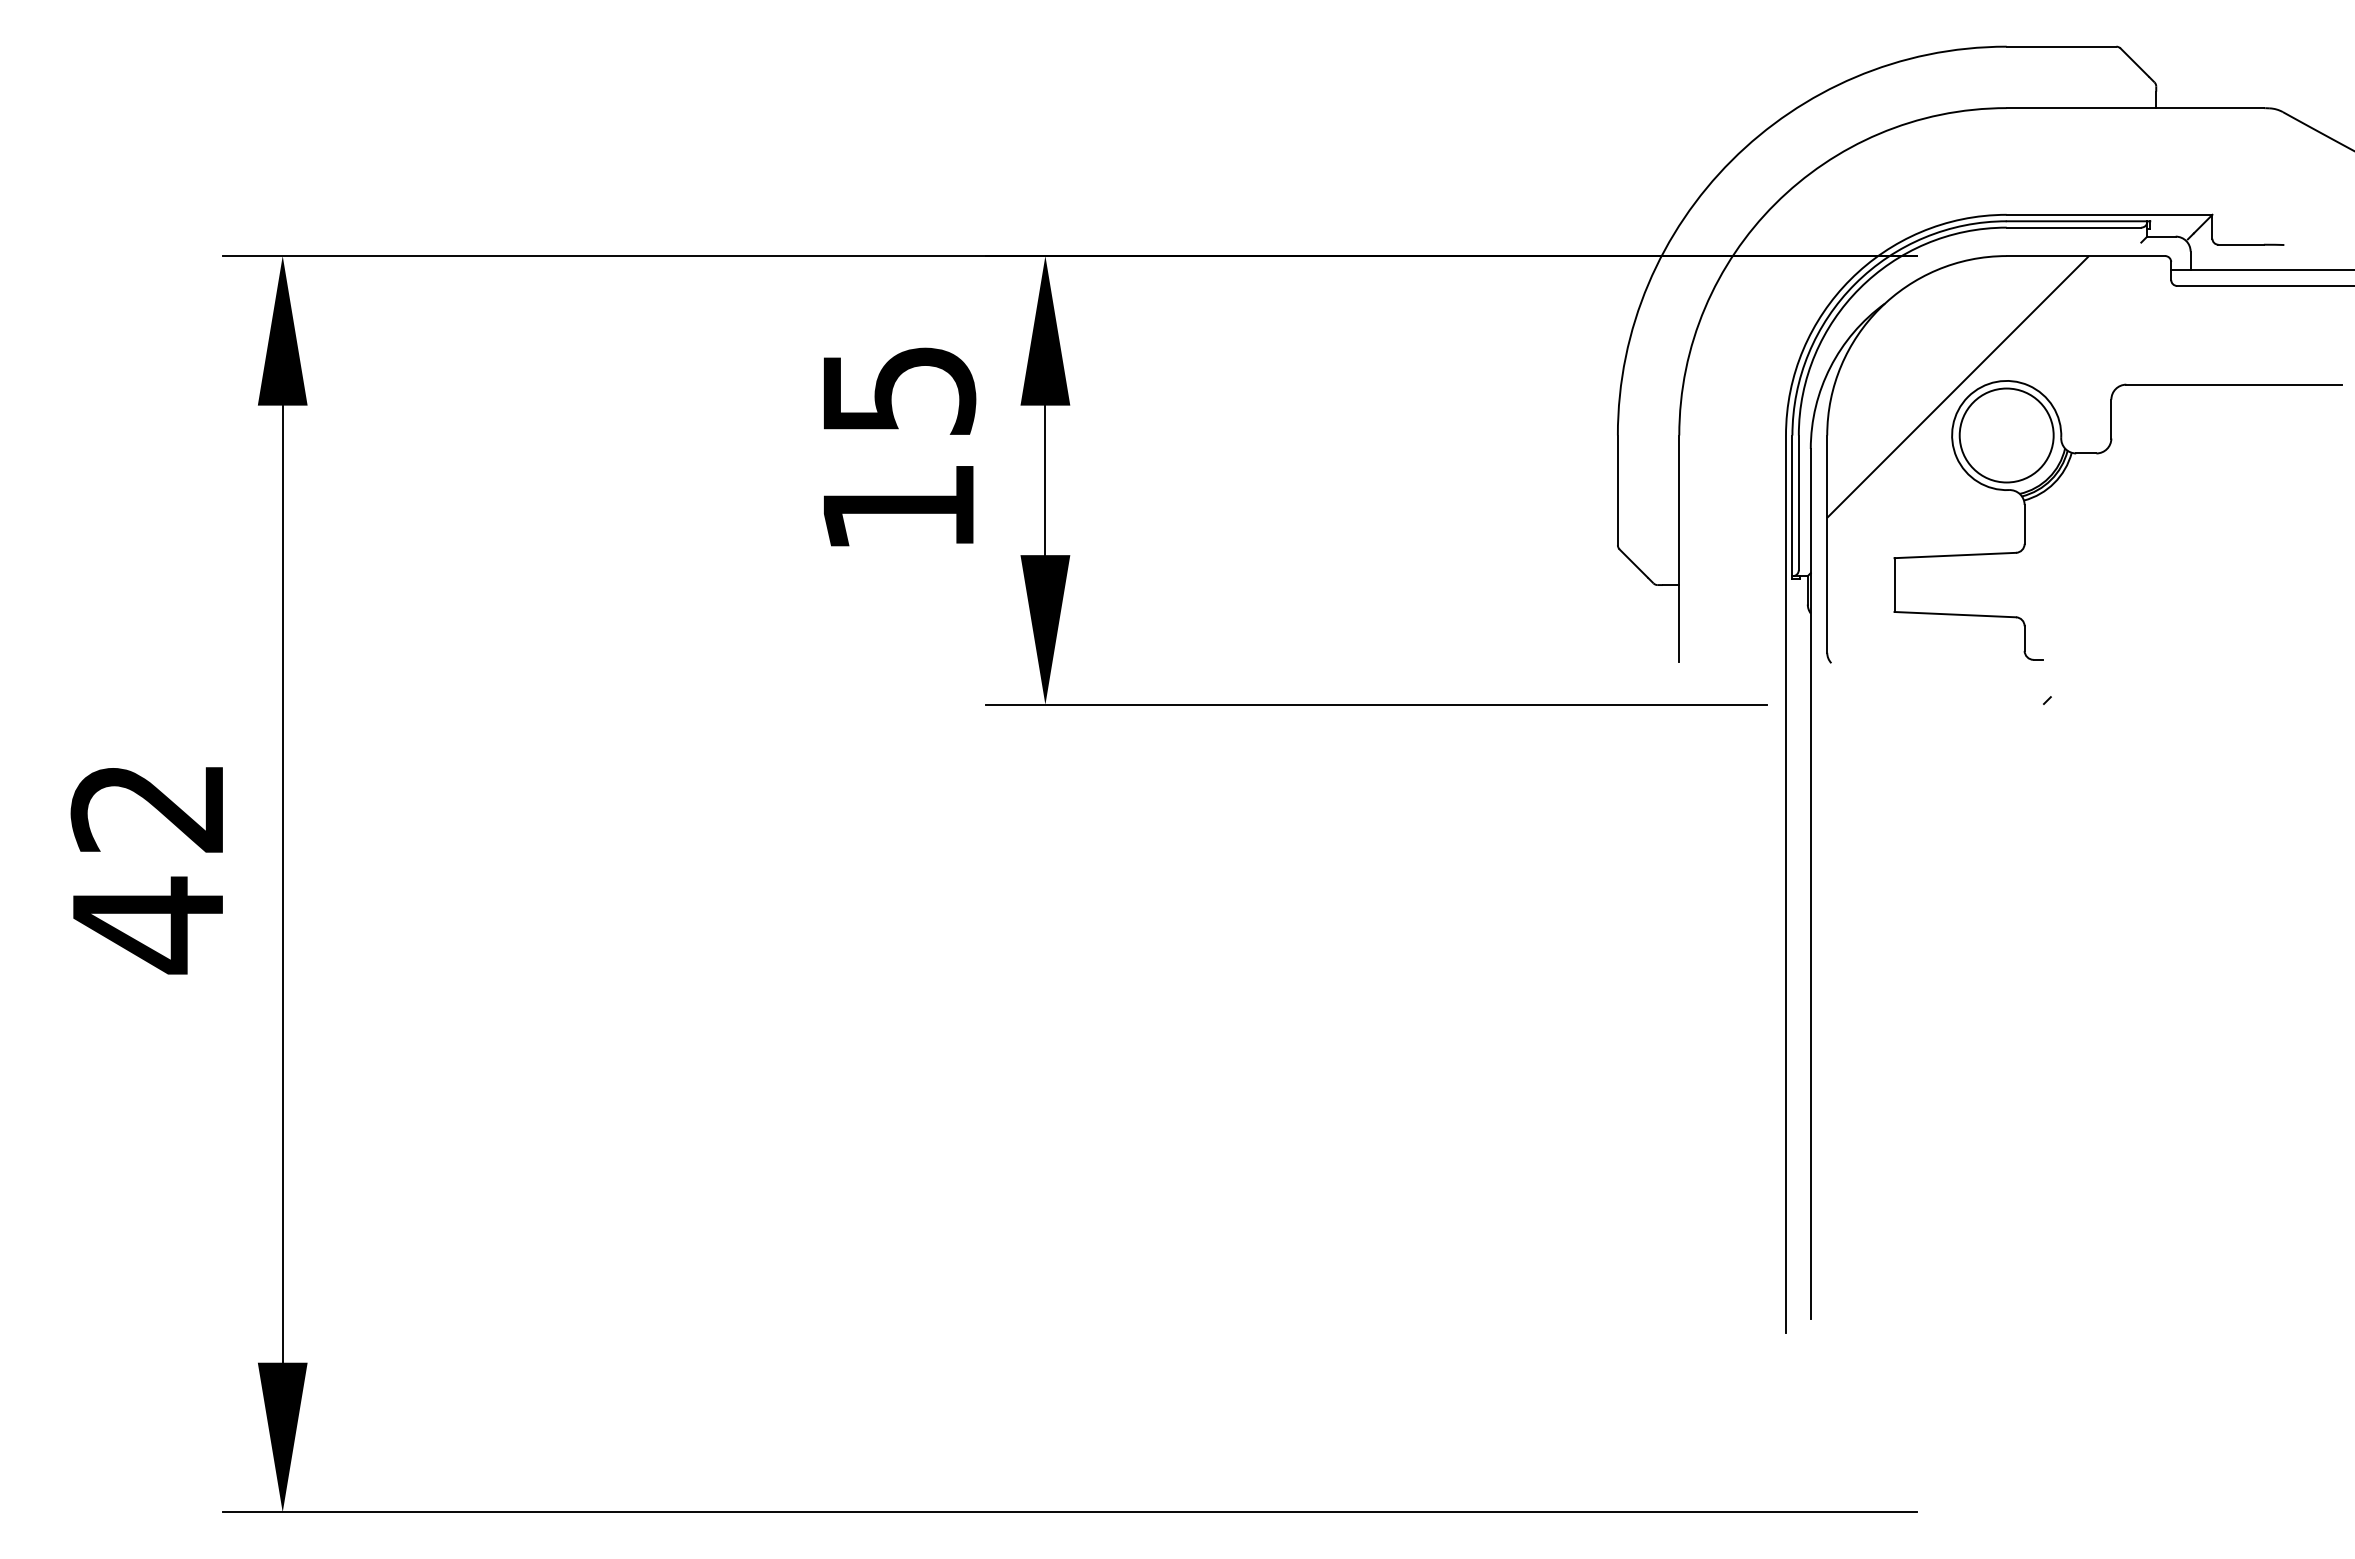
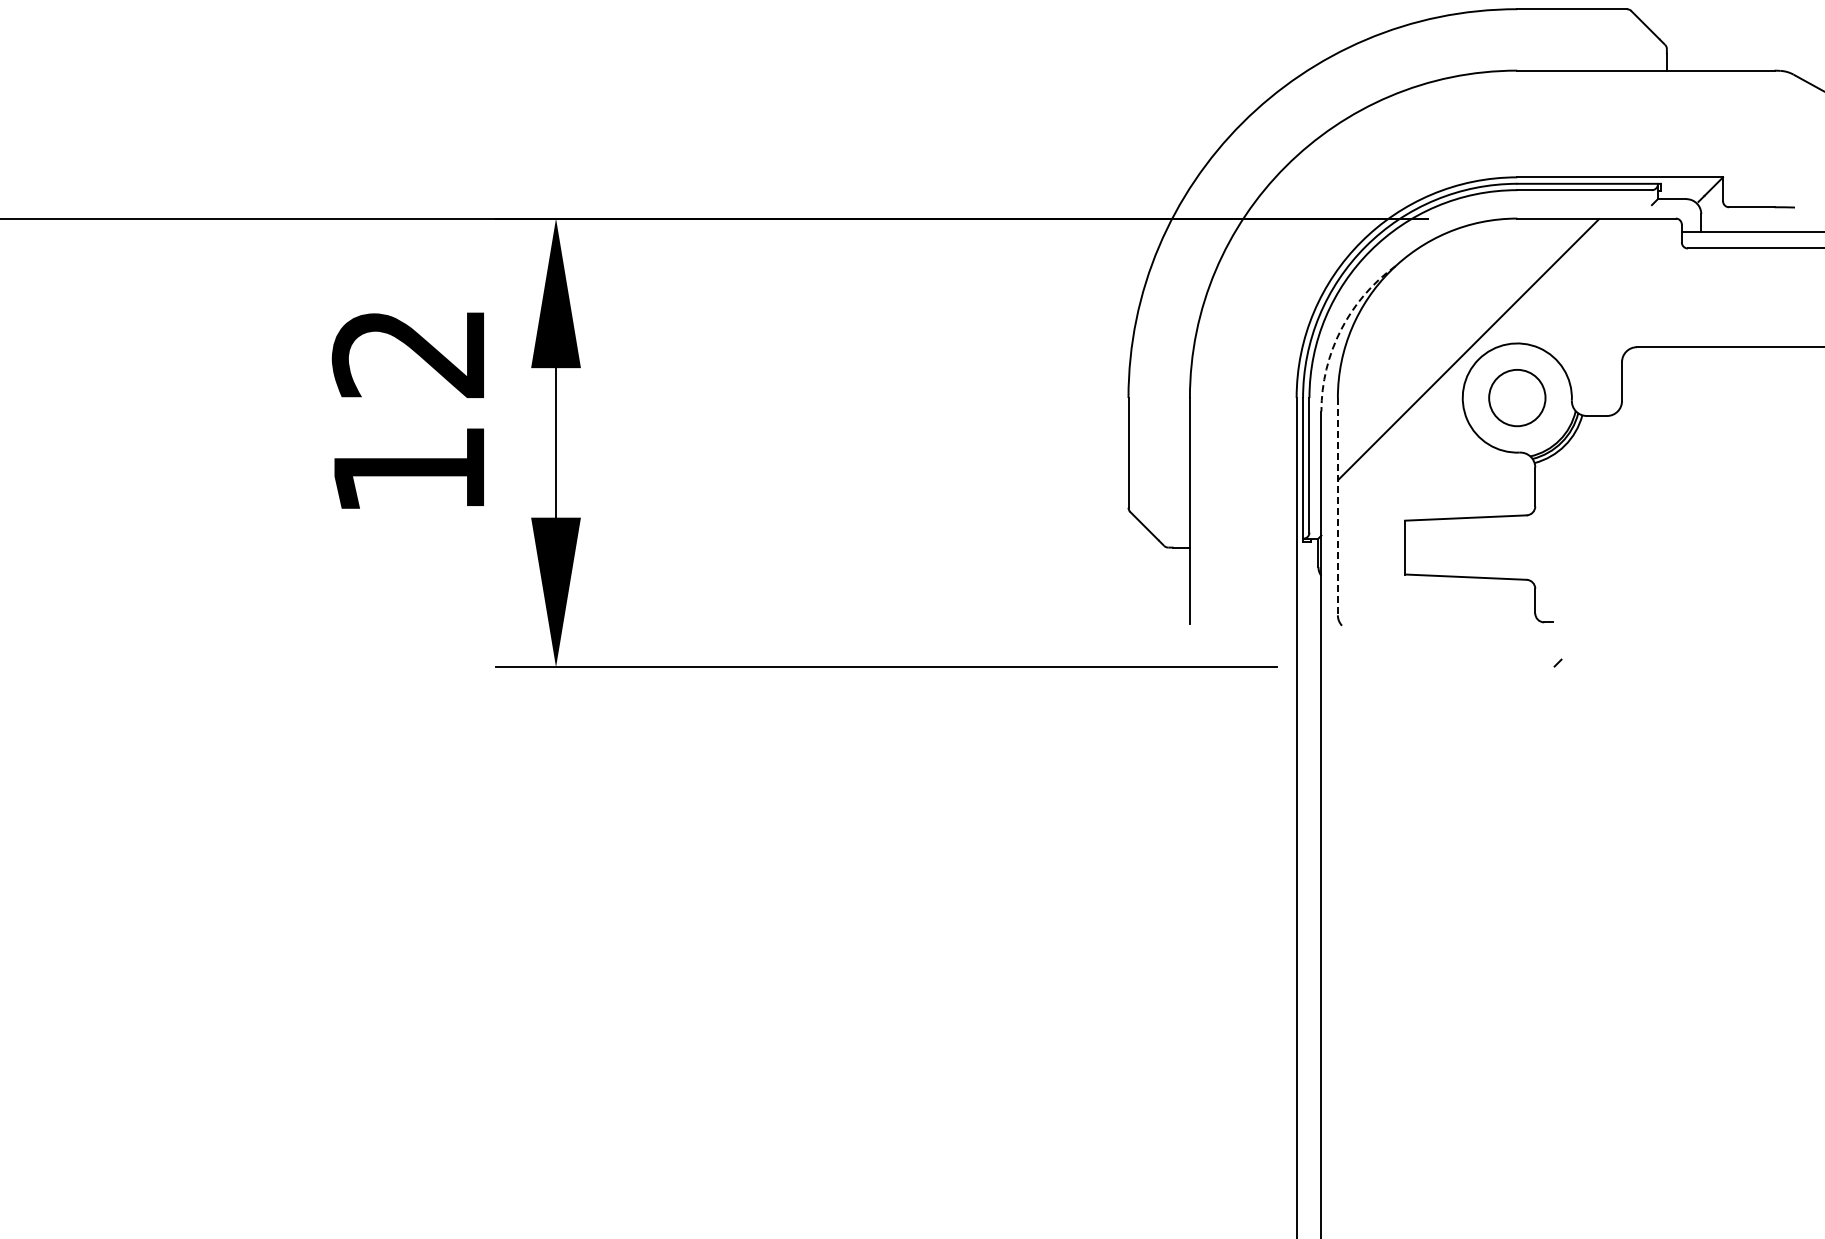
arc: (1830, 367) -> (1341, 330), solid -> dashed
text: (898, 391) -> (409, 354), 15 -> 12
circle: (2006, 435) -> (1517, 398), size x0.6
line: (1827, 544) -> (1338, 507), solid -> dashed

